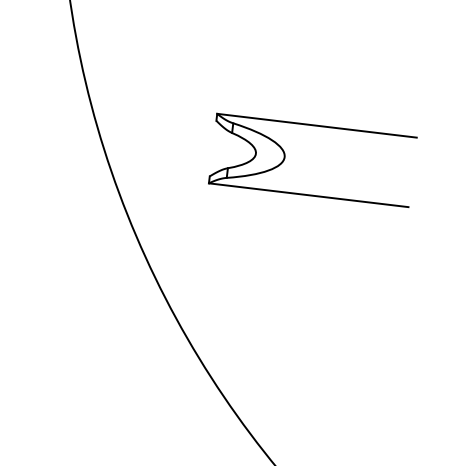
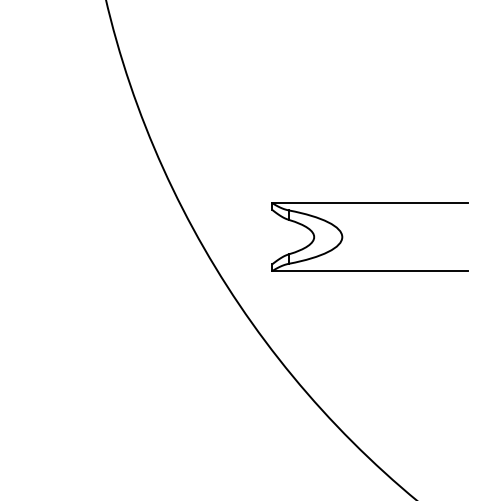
part: (285, 156) -> (343, 236), moved

